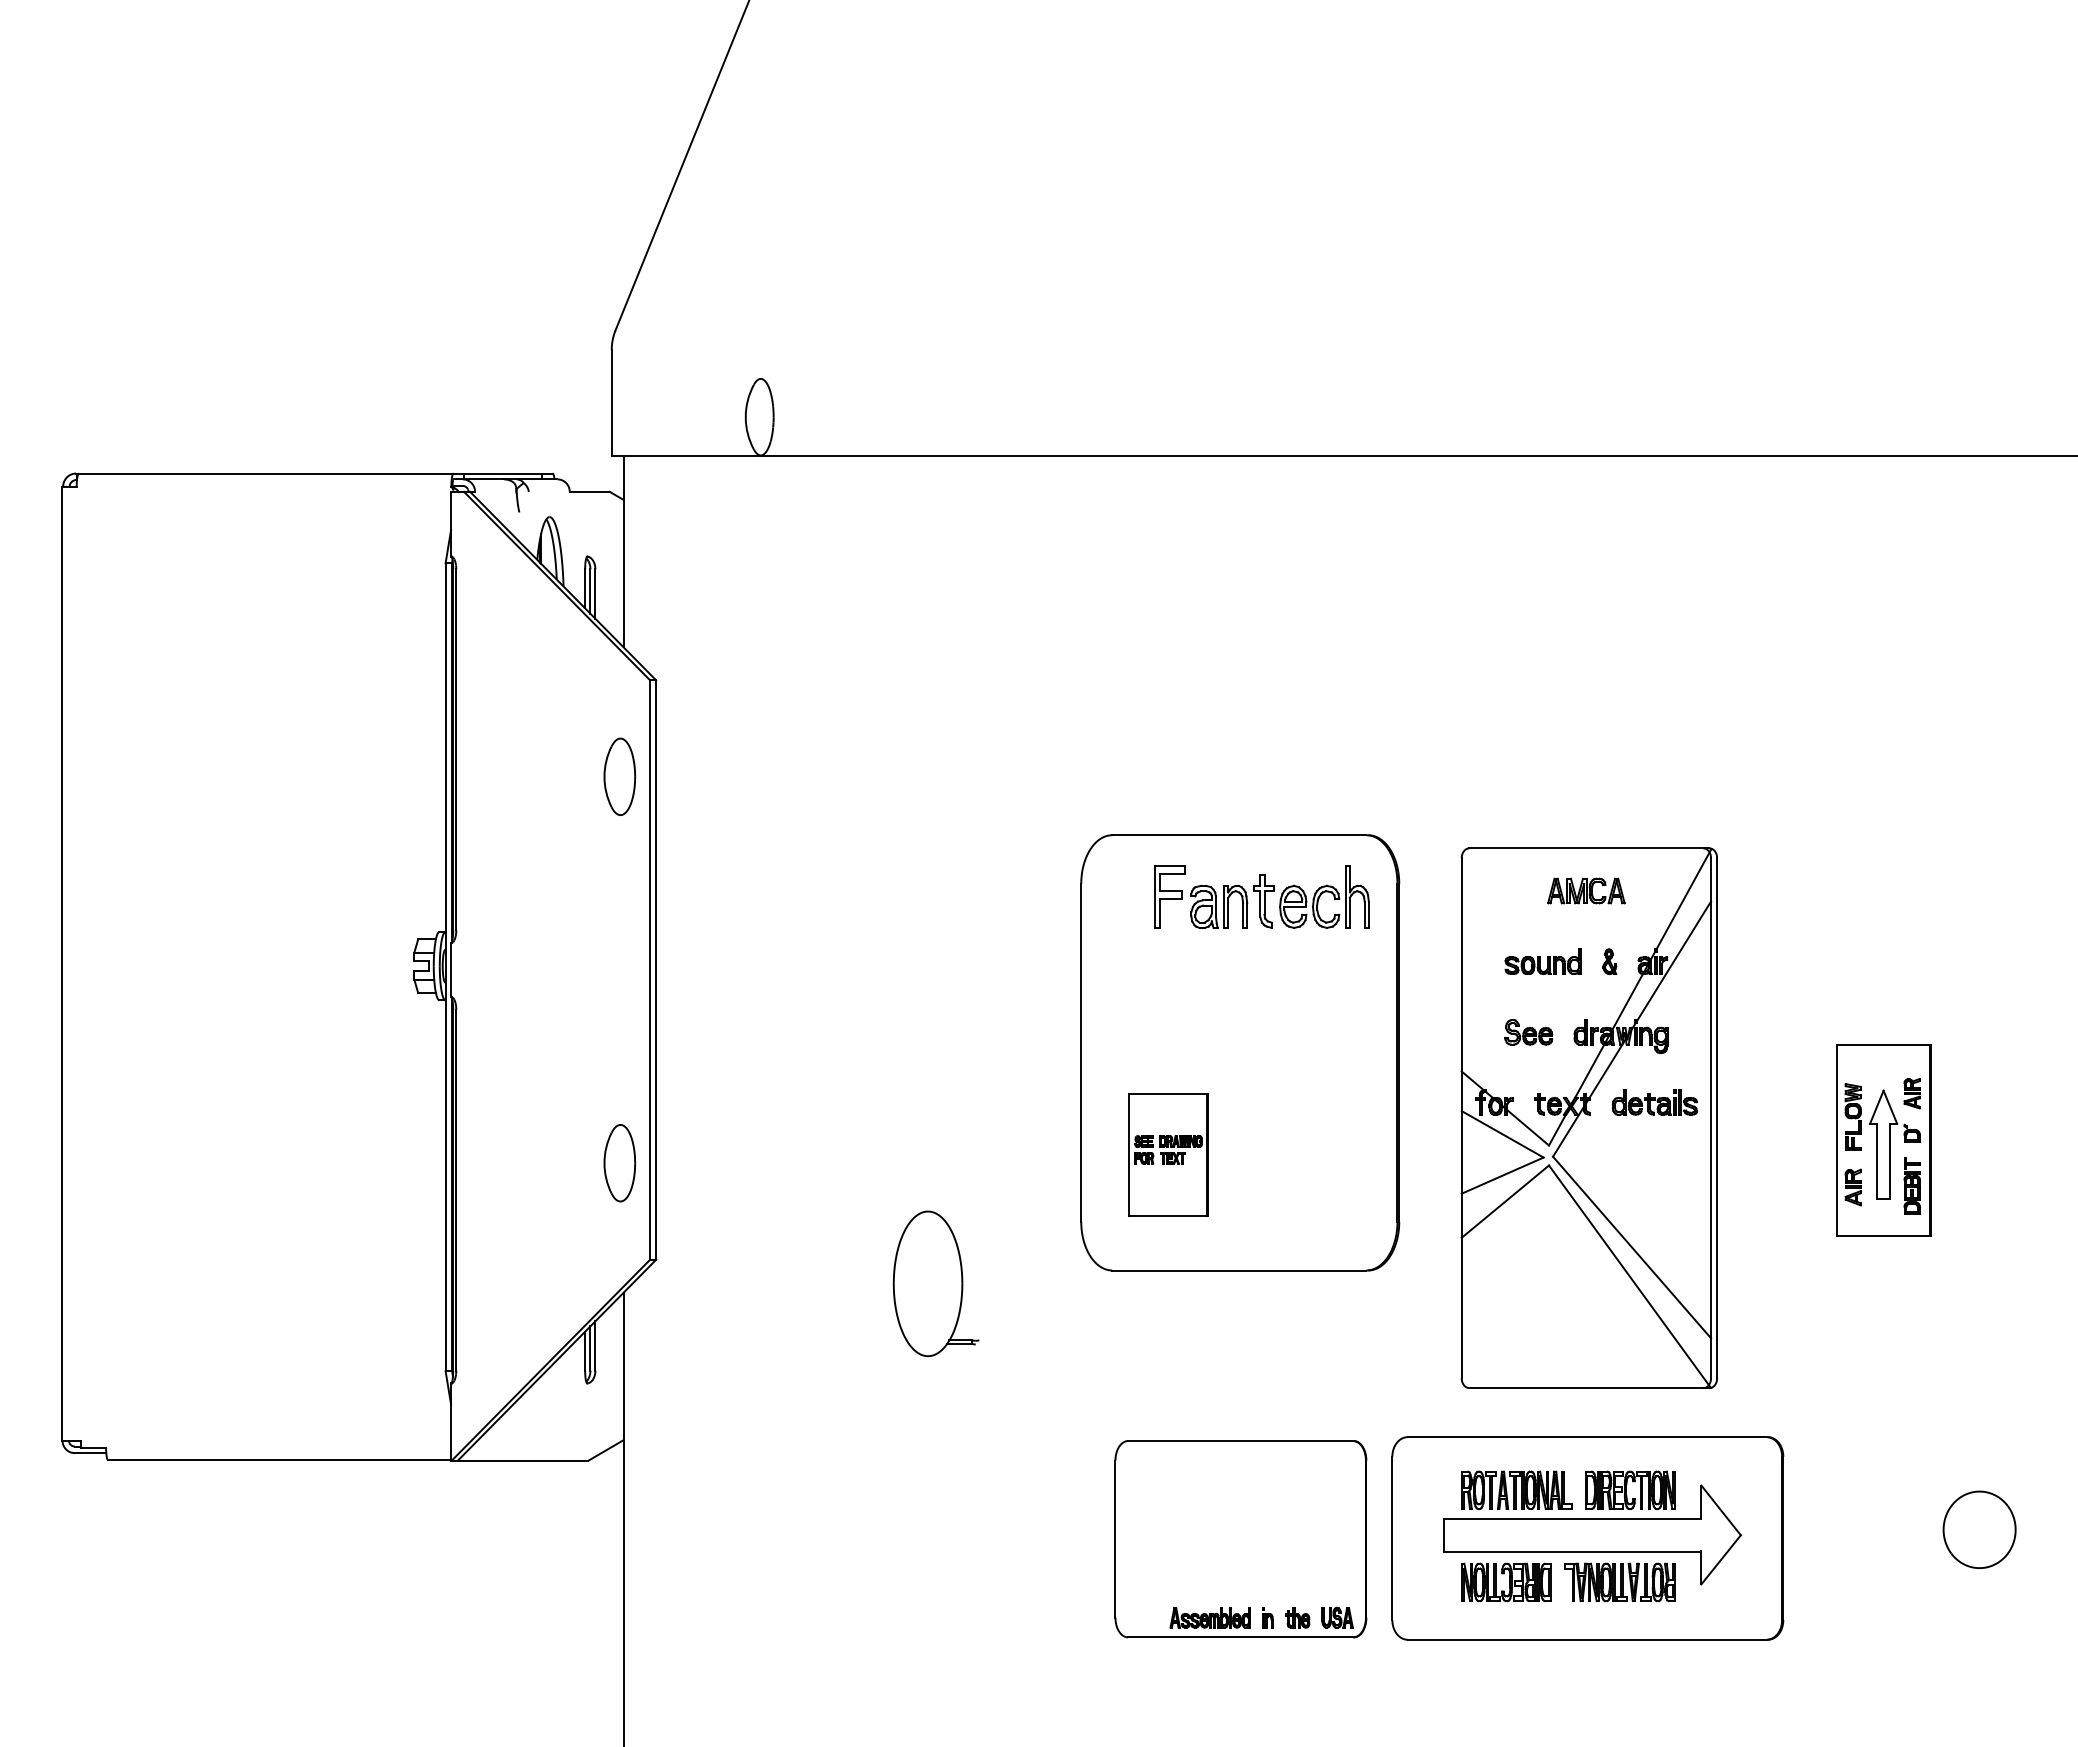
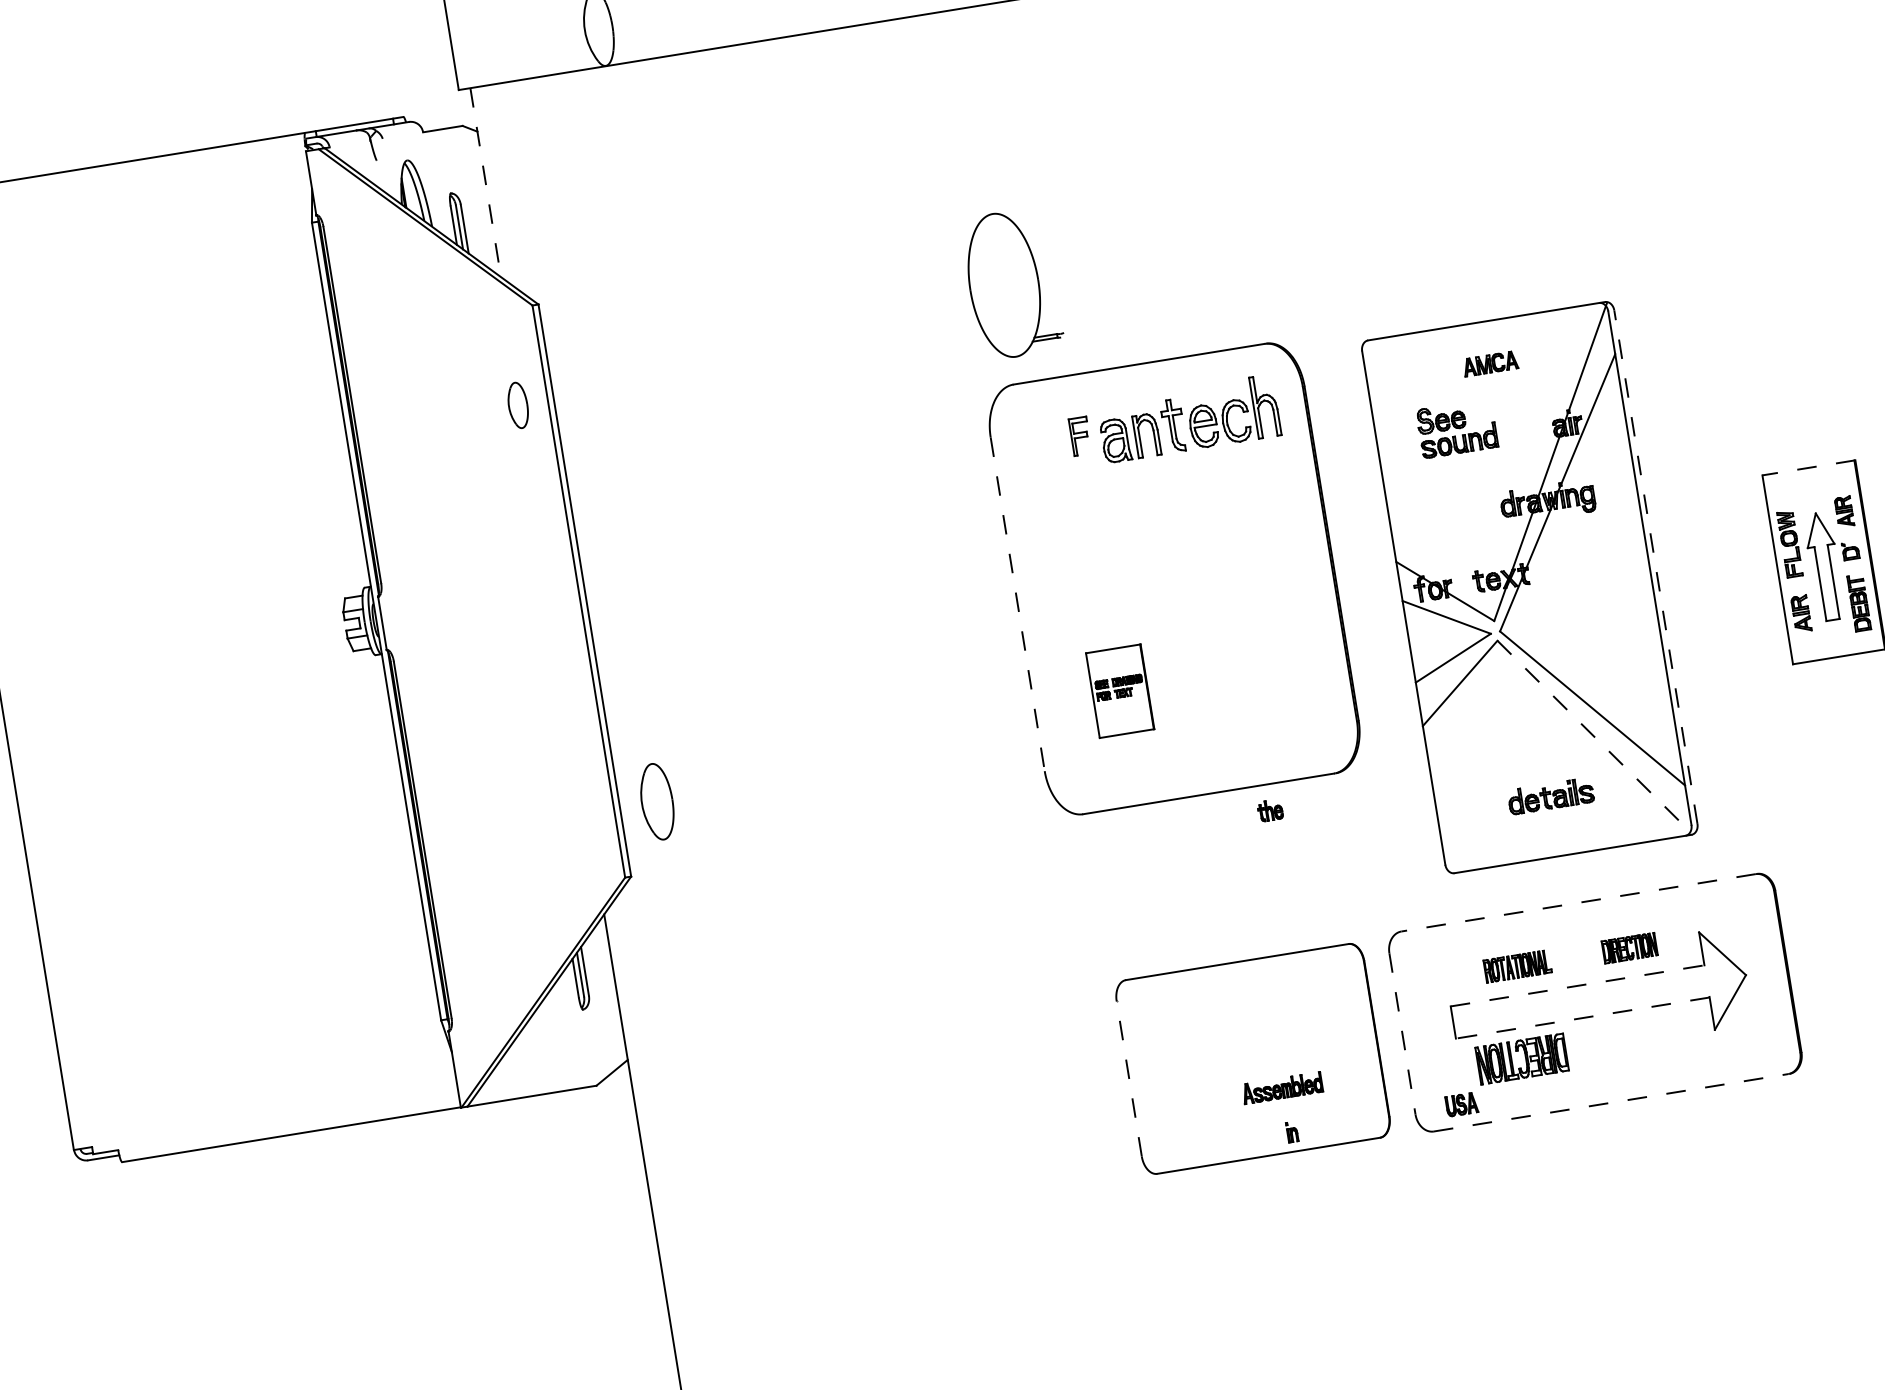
line: (623, 551) -> (485, 182), solid -> dashed
part: (619, 776) -> (517, 405), size x0.6
part: (1586, 890) -> (1490, 363), size x0.7
part: (1169, 896) -> (1079, 435), size x0.6
part: (1609, 961) -> (1524, 429), removed
part: (1528, 1032) -> (1440, 418), moved
line: (1883, 1044) -> (1808, 467), solid -> dashed
line: (1081, 1052) -> (1017, 603), solid -> dashed
part: (1654, 1102) -> (1550, 796), moved
line: (1717, 1117) -> (1656, 566), solid -> dashed
part: (1168, 1154) -> (1120, 690), size x0.7
part: (619, 1163) -> (656, 802), moved
line: (1630, 1276) -> (1595, 737), solid -> dashed
part: (935, 1283) -> (1011, 283), moved
line: (1586, 1437) -> (1577, 903), solid -> dashed
part: (1516, 1489) -> (1517, 965), size x0.6
part: (1630, 1489) -> (1629, 947), size x0.6
line: (1572, 1518) -> (1577, 985), solid -> dashed
line: (1392, 1538) -> (1402, 1033), solid -> dashed
line: (1115, 1539) -> (1129, 1079), solid -> dashed
line: (1572, 1551) -> (1582, 1018), solid -> dashed
part: (1619, 1582) -> (1633, 1041), removed
part: (1209, 1617) -> (1281, 1088), moved
part: (1297, 1617) -> (1270, 810), moved
part: (1337, 1617) -> (1461, 1104), moved
line: (1587, 1639) -> (1611, 1102), solid -> dashed

